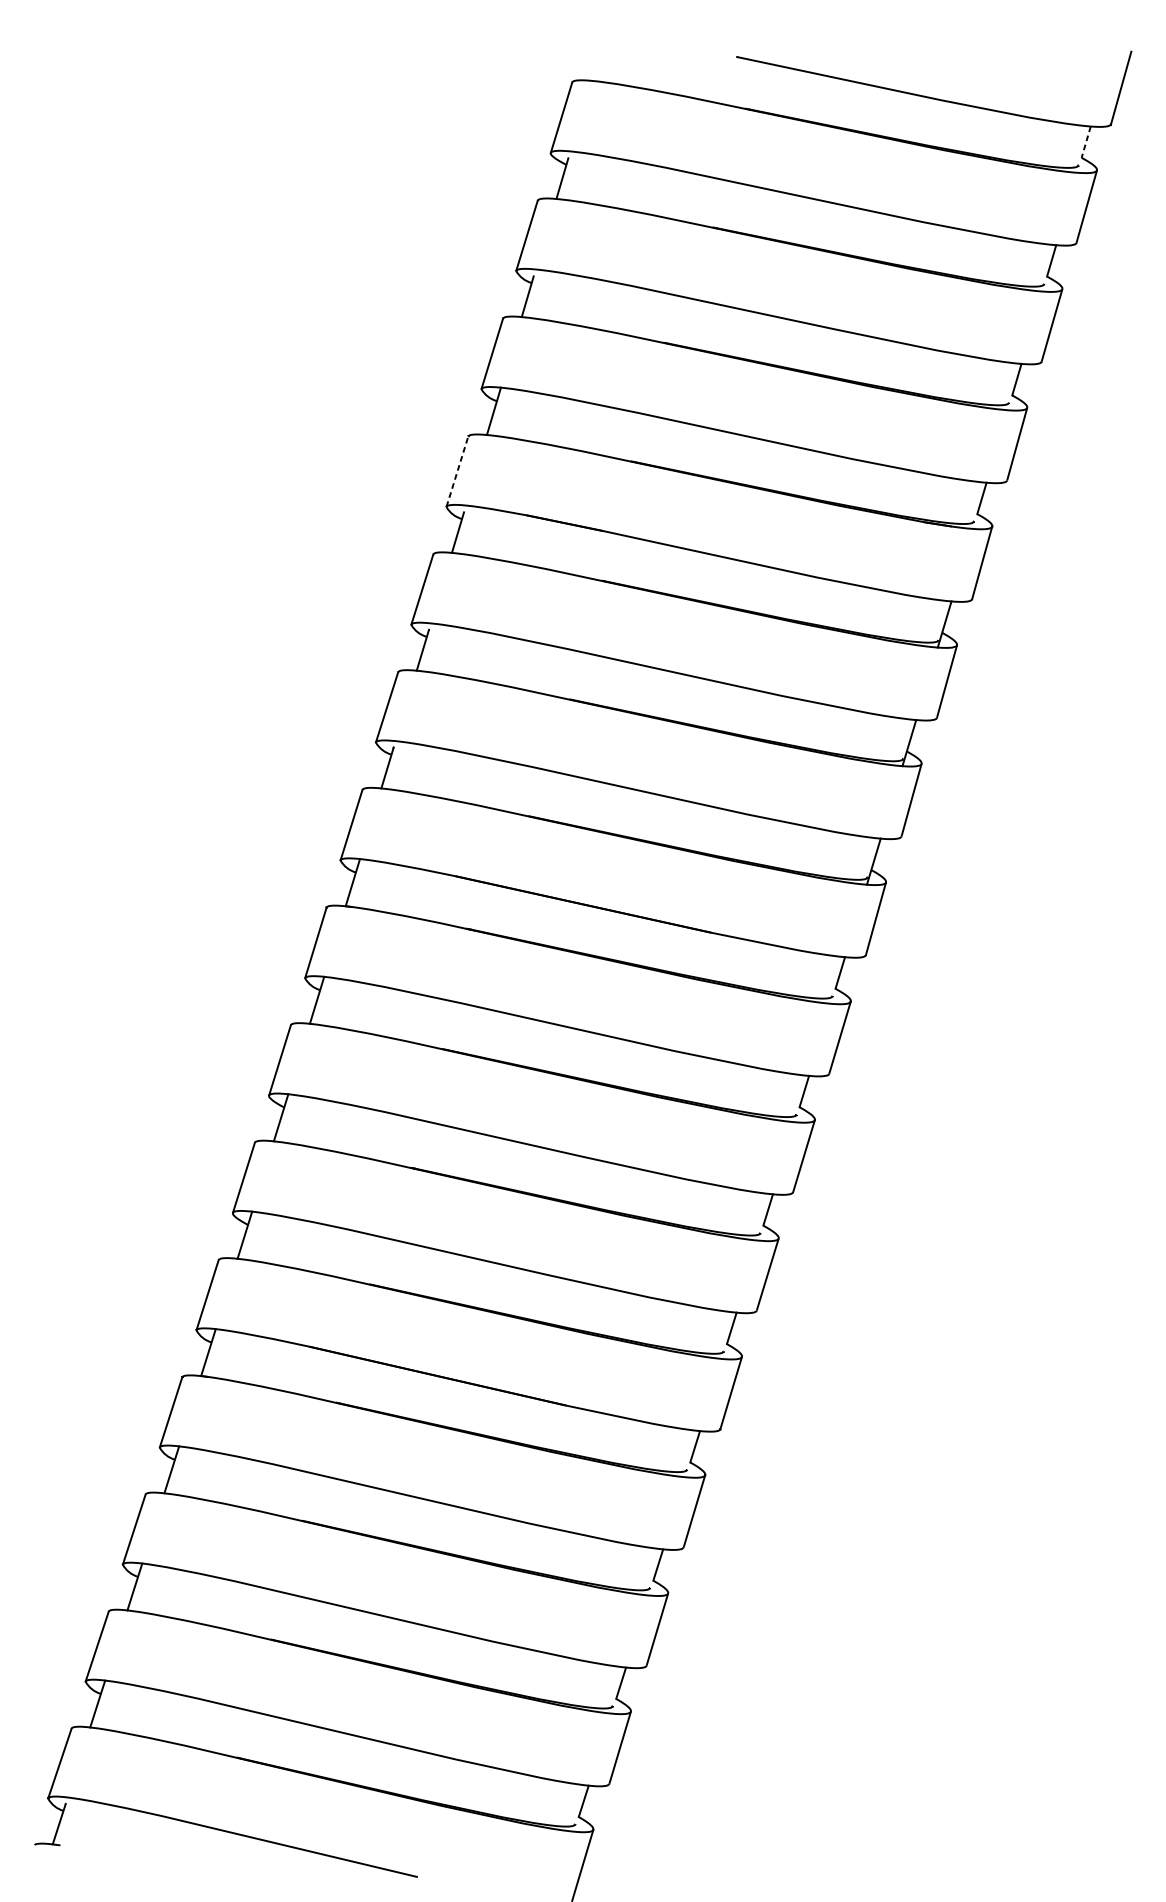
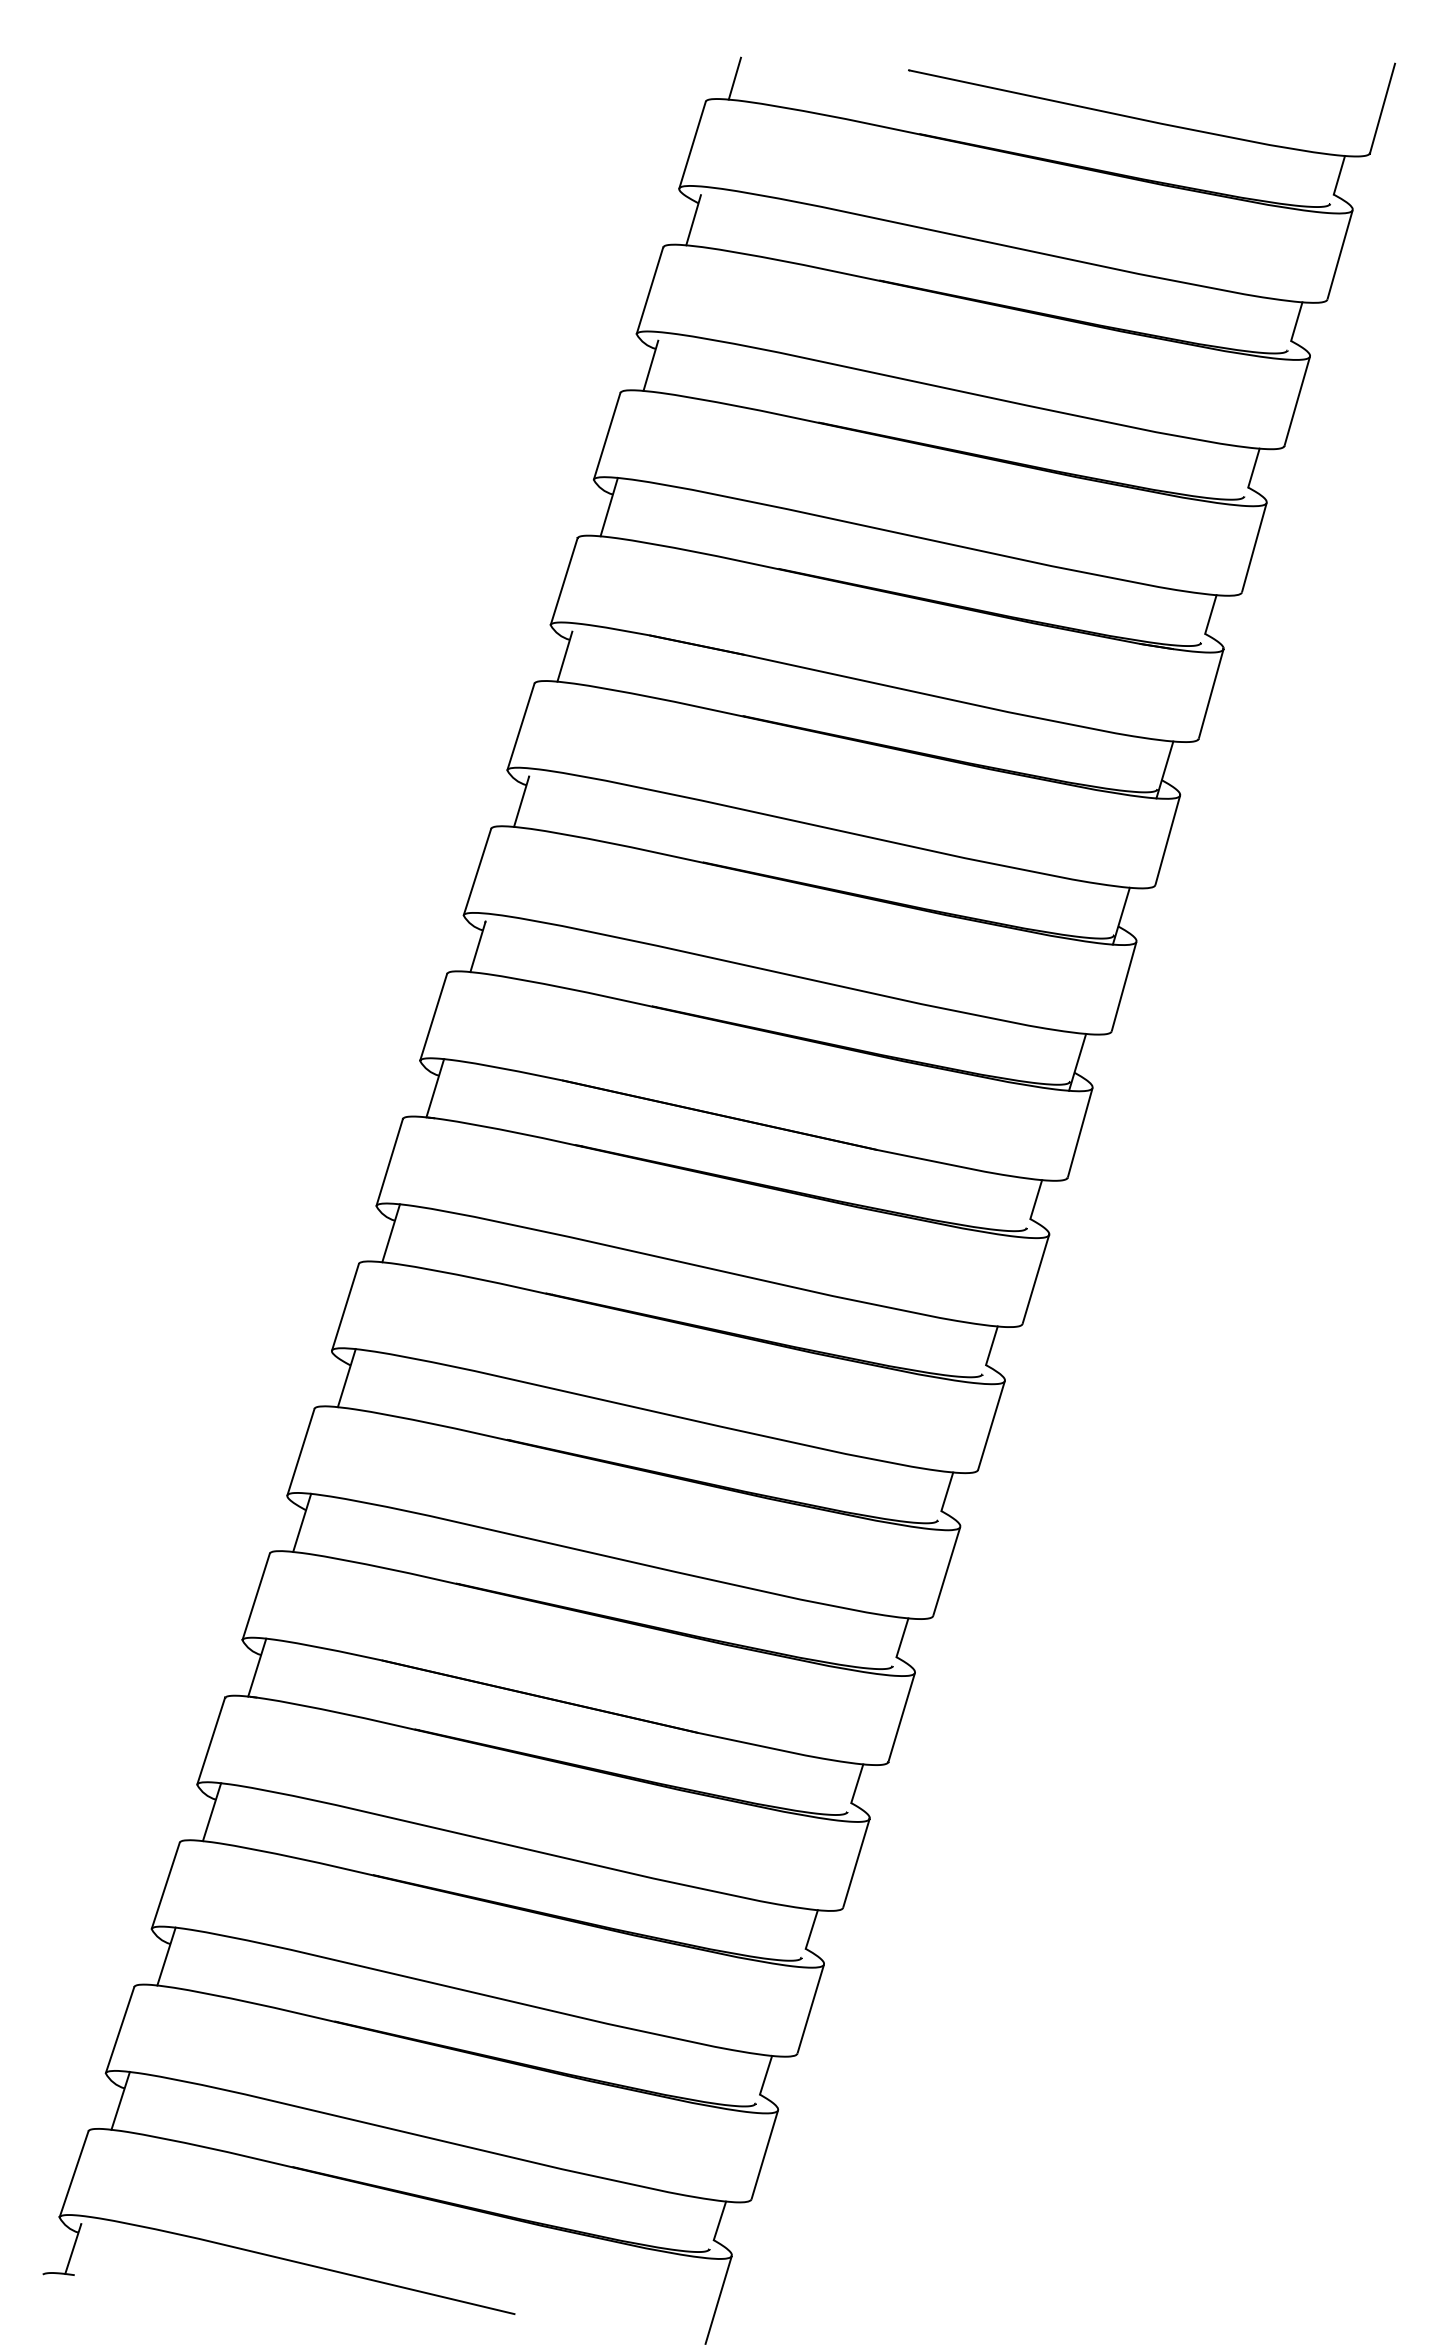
line: (595, 63) -> (734, 78), added
line: (1086, 142) -> (1339, 175), dashed -> solid
line: (457, 471) -> (564, 581), dashed -> solid

